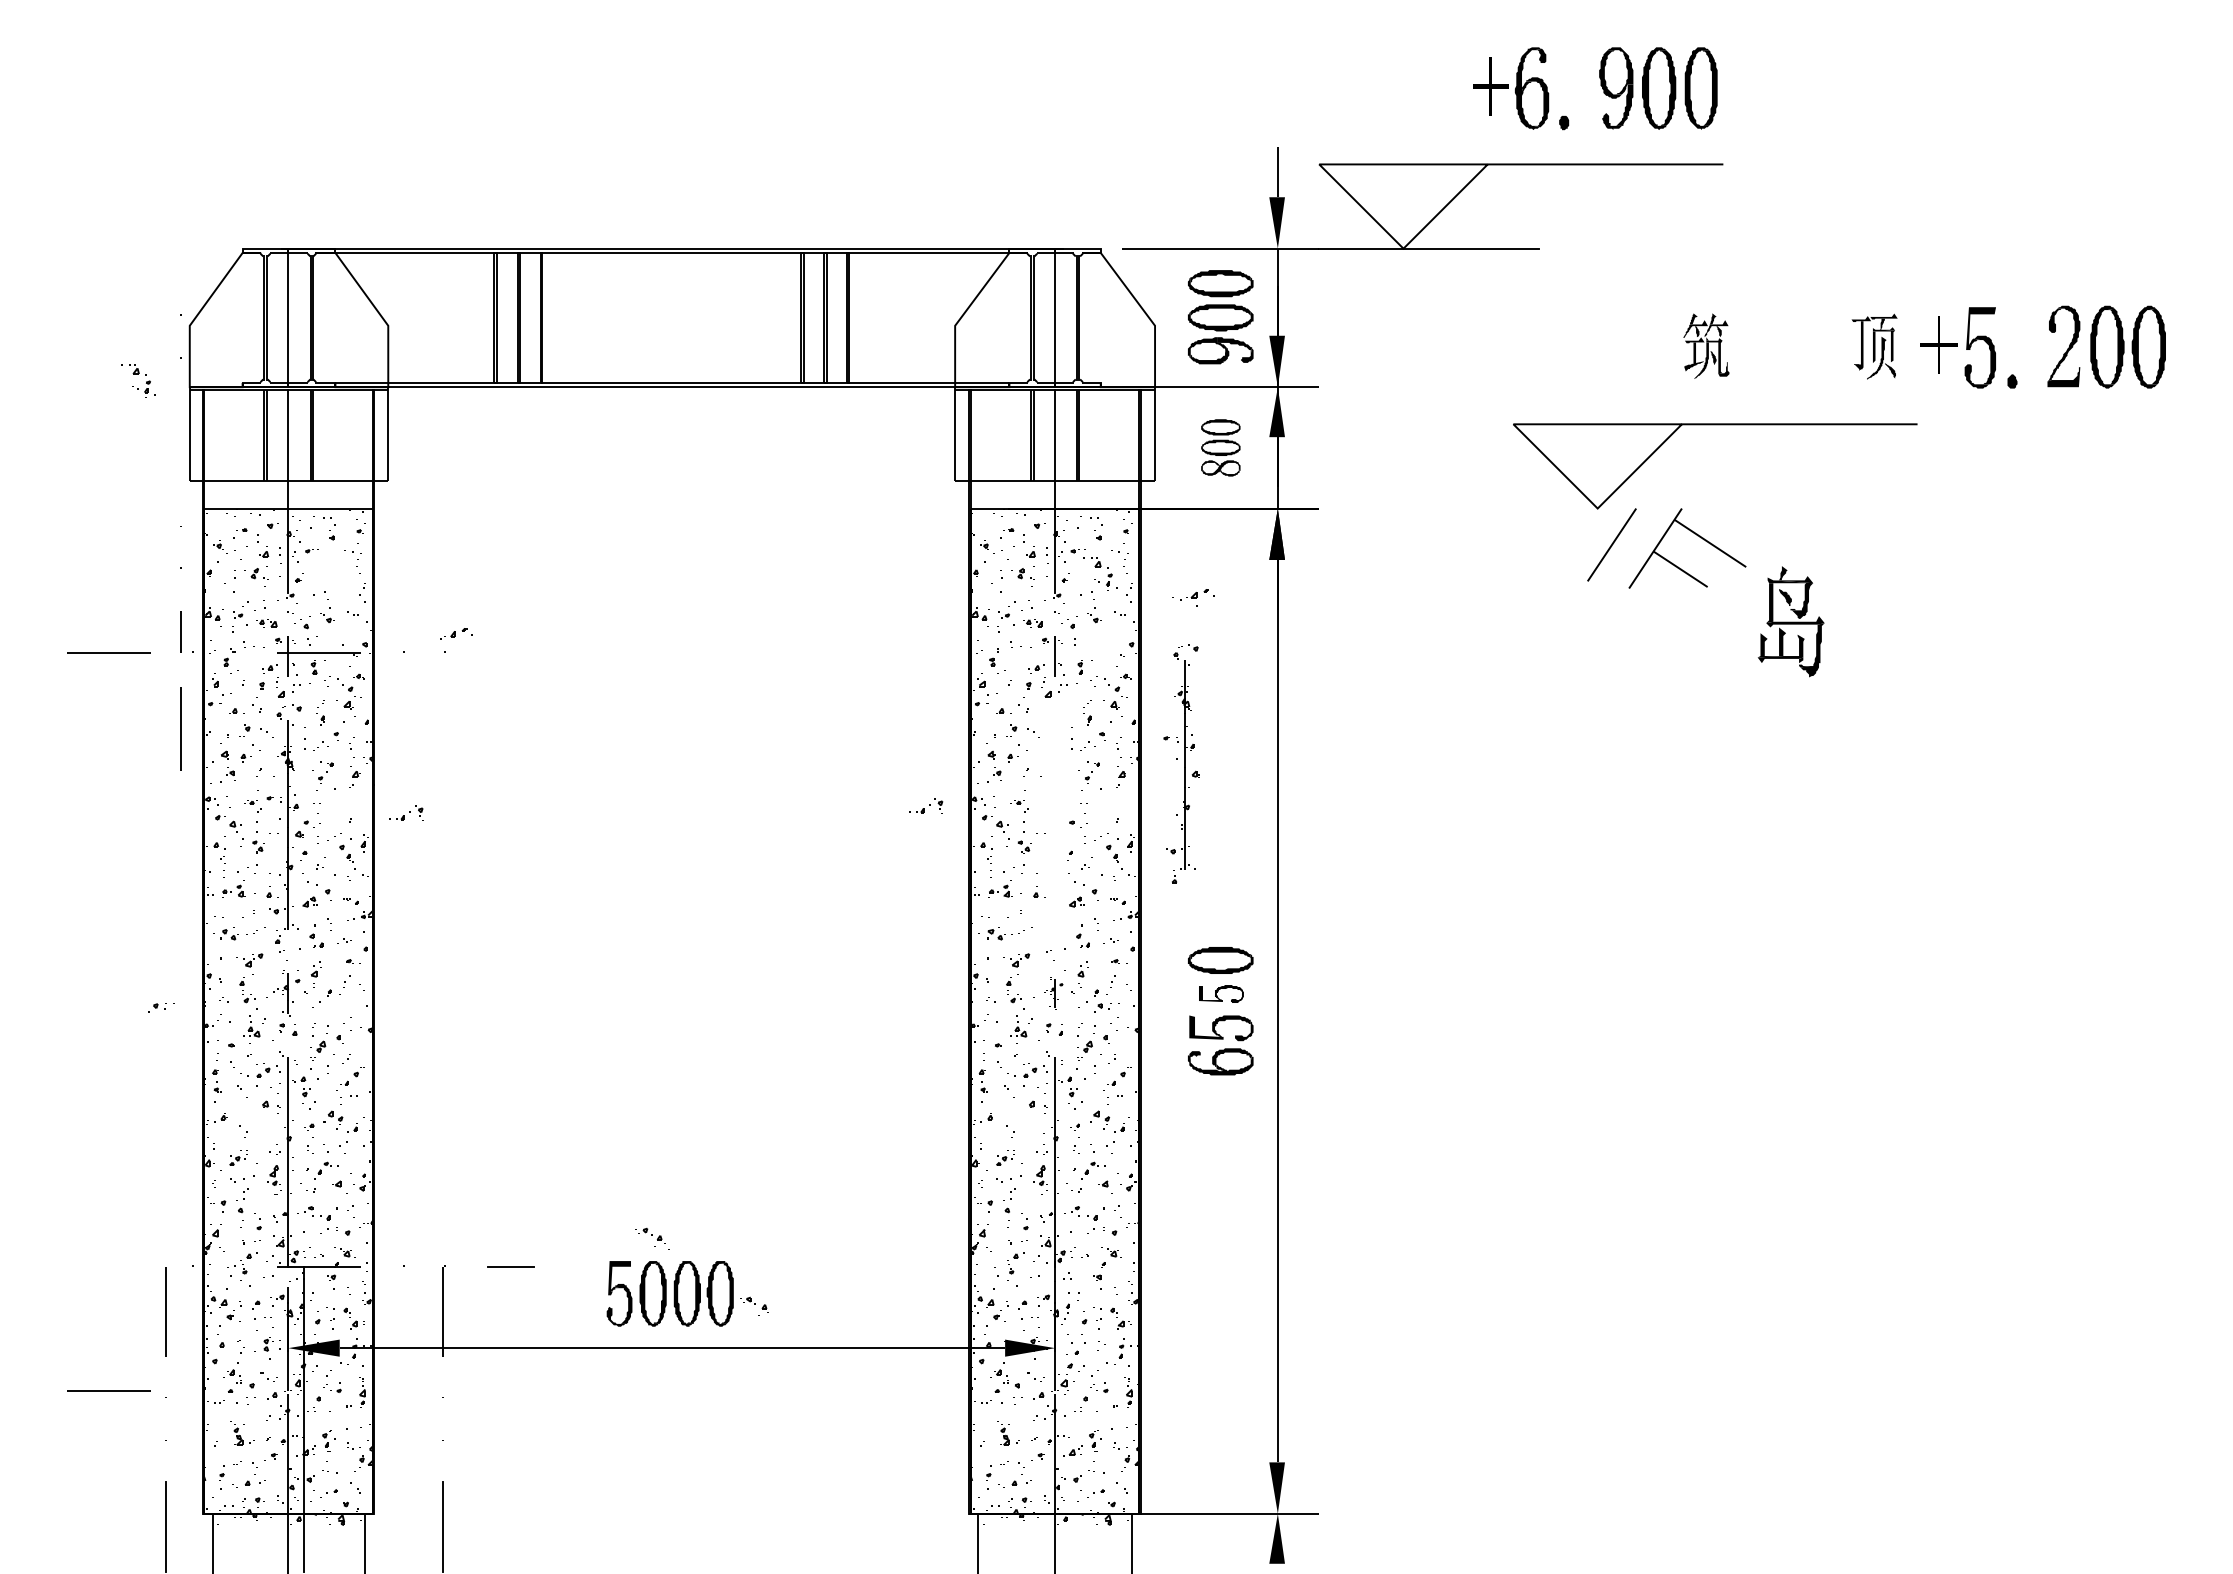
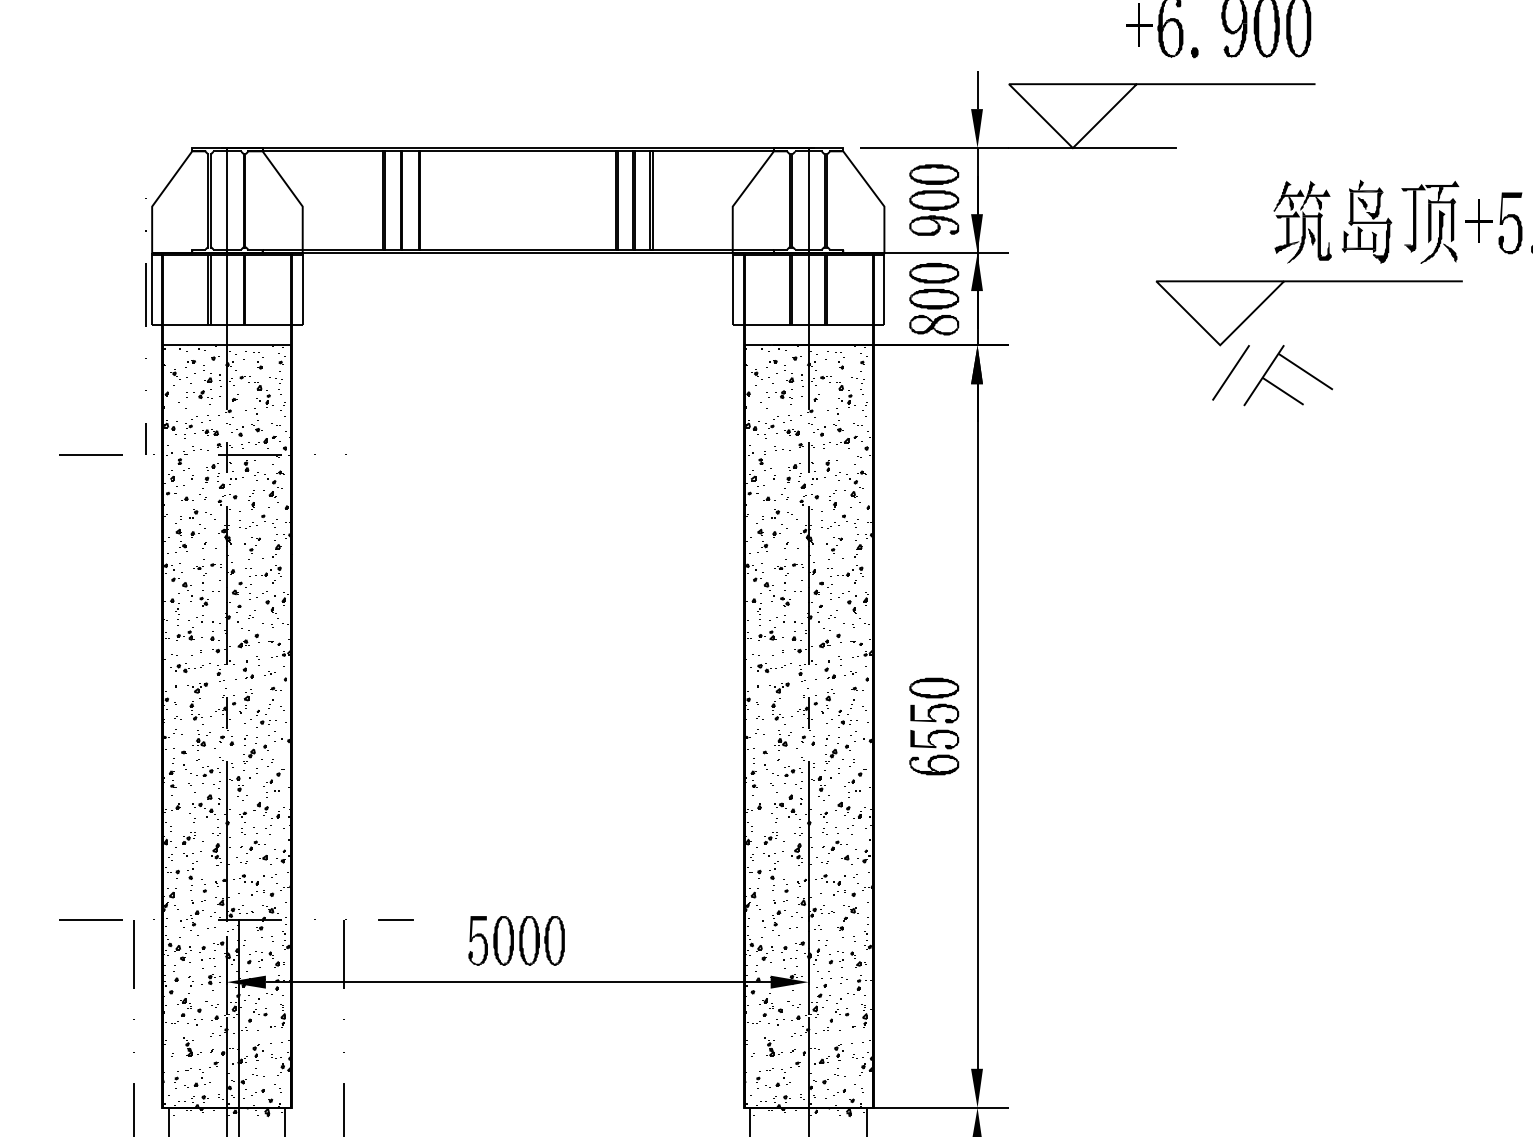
part: (1706, 345) -> (1302, 221), size x1.67
part: (1874, 346) -> (1430, 222), size x1.67
part: (138, 380) -> (261, 394), moved
part: (1220, 447) -> (934, 298), size x1.67
part: (1193, 597) -> (846, 442), moved
part: (1791, 621) -> (1367, 221), moved
part: (456, 633) -> (268, 440), moved
line: (180, 728) -> (145, 294), moved
part: (1181, 763) -> (805, 584), moved
part: (926, 805) -> (850, 570), moved
part: (406, 812) -> (268, 570), moved
part: (1053, 993) -> (807, 713), size x1.43
part: (1221, 993) -> (934, 713), size x1.43
part: (161, 1007) -> (266, 723), moved
part: (652, 1238) -> (205, 810), moved
part: (754, 1305) -> (785, 809), moved
line: (108, 1390) -> (90, 920), moved

